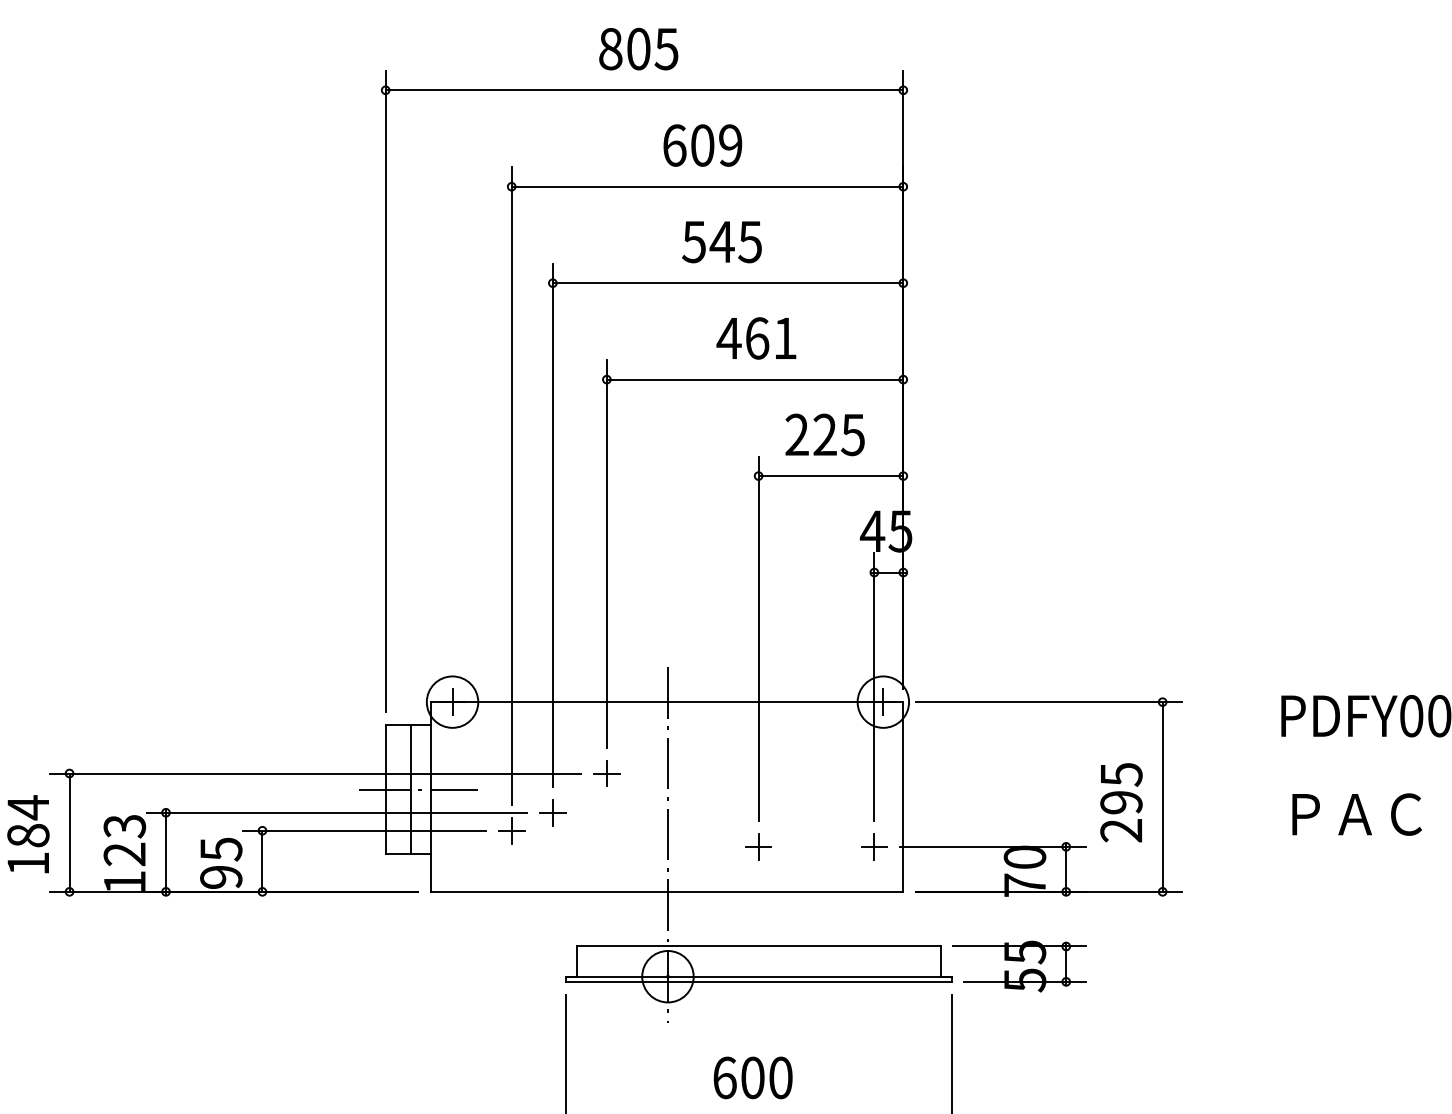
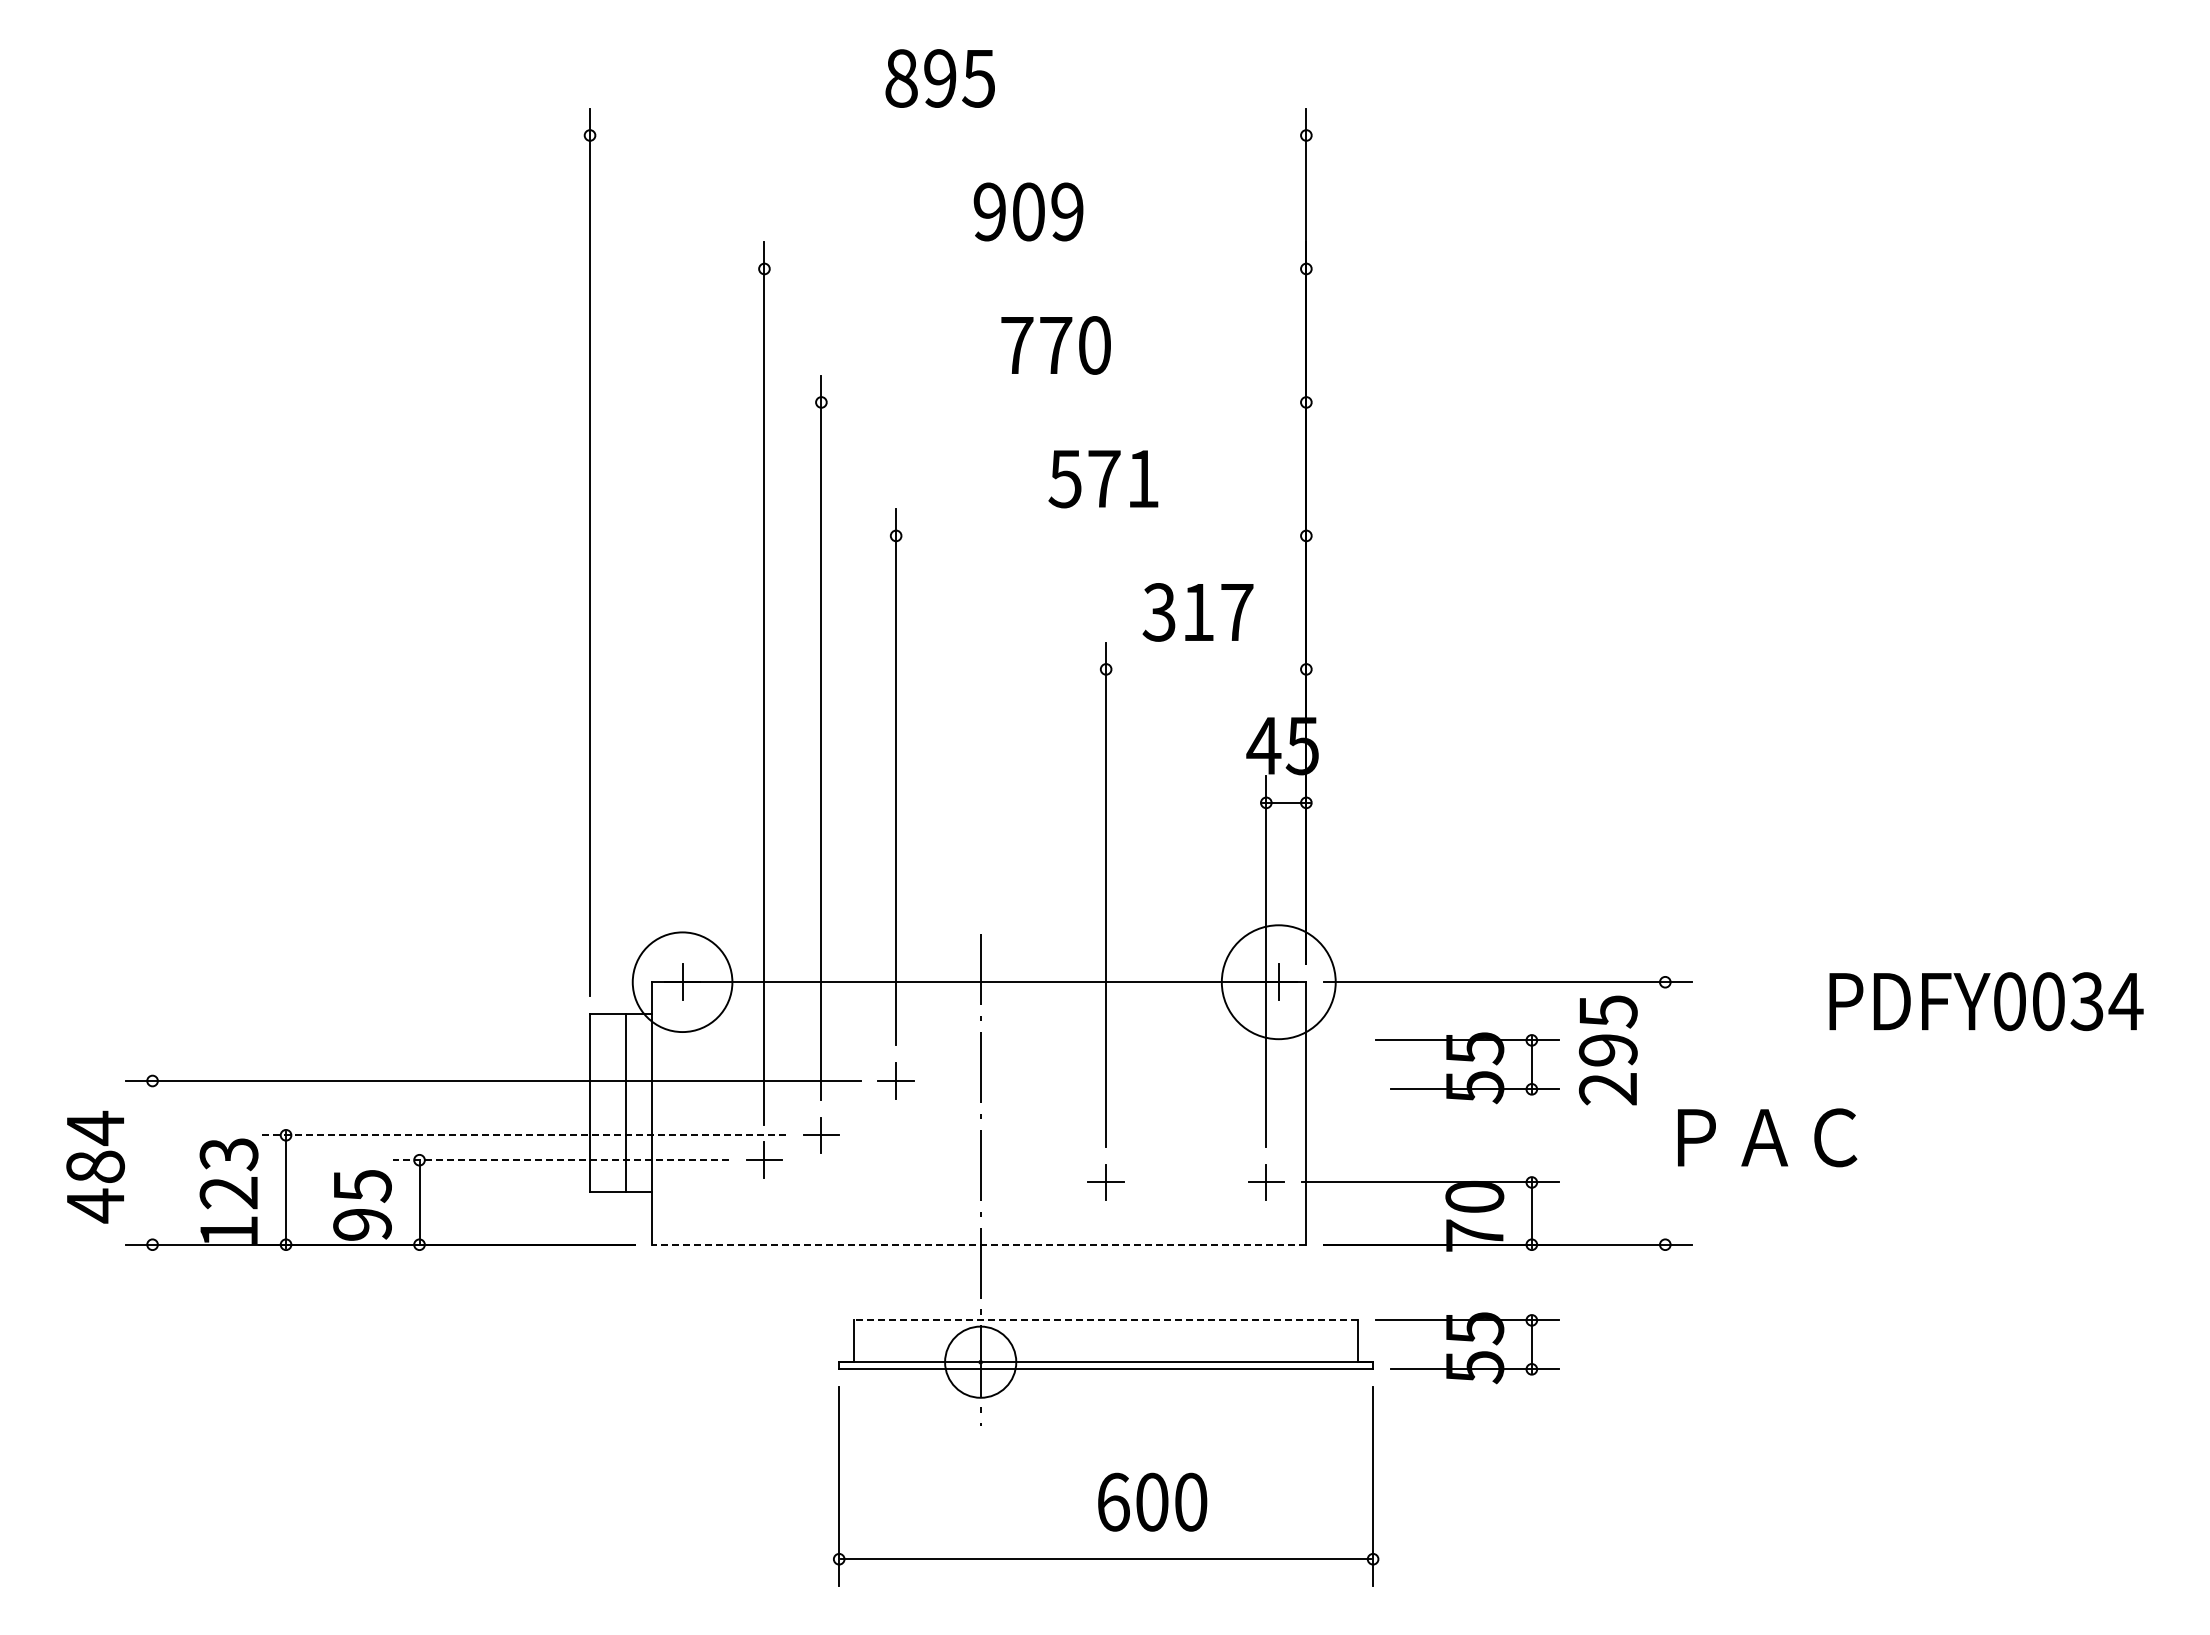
text: (638, 49) -> (940, 78), 805 -> 895
line: (643, 90) -> (947, 135), removed
text: (674, 145) -> (989, 211), 609 -> 909
line: (707, 186) -> (1035, 268), removed
text: (722, 242) -> (1055, 345), 545 -> 770
line: (727, 283) -> (1063, 402), removed
text: (742, 338) -> (1083, 478), 461 -> 571
line: (754, 379) -> (1100, 535), removed
text: (824, 434) -> (1197, 612), 225 -> 317
line: (830, 476) -> (1205, 669), removed
circle: (452, 701) -> (682, 981), size x1.4
circle: (883, 701) -> (1278, 981), size x1.6
part: (1019, 759) -> (1467, 1061), added
line: (418, 789) -> (635, 1103), removed
line: (1162, 797) -> (1665, 1113), removed
text: (1121, 802) -> (1608, 1050), moved
line: (336, 812) -> (522, 1135), solid -> dashed
text: (1357, 814) -> (1767, 1137), moved
line: (364, 830) -> (560, 1160), solid -> dashed
line: (69, 832) -> (152, 1162), removed
text: (28, 863) -> (95, 1205), 184 -> 484
line: (666, 891) -> (978, 1244), solid -> dashed
line: (758, 946) -> (1106, 1320), solid -> dashed
text: (753, 1077) -> (1152, 1501), moved

